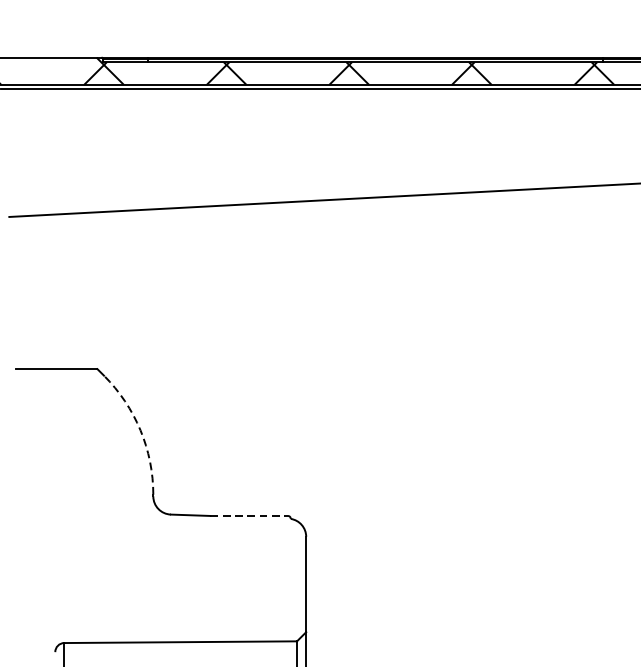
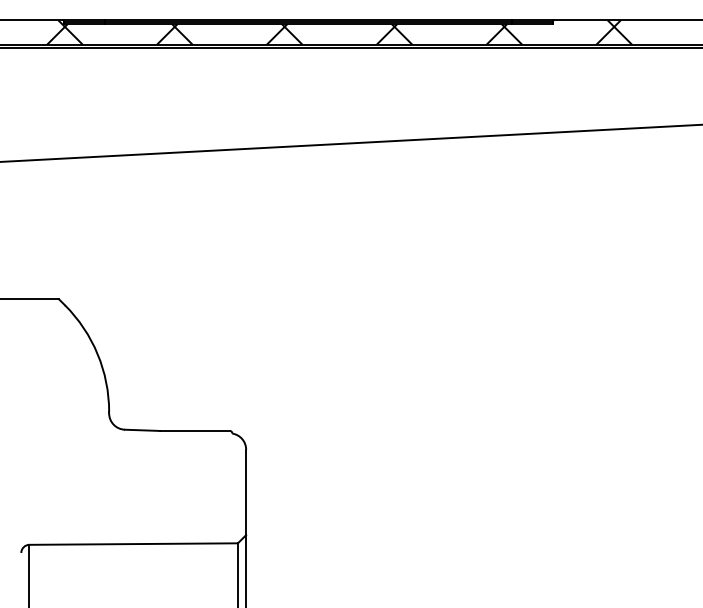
arc: (140, 430) -> (97, 354), dashed -> solid
line: (249, 515) -> (195, 430), dashed -> solid

